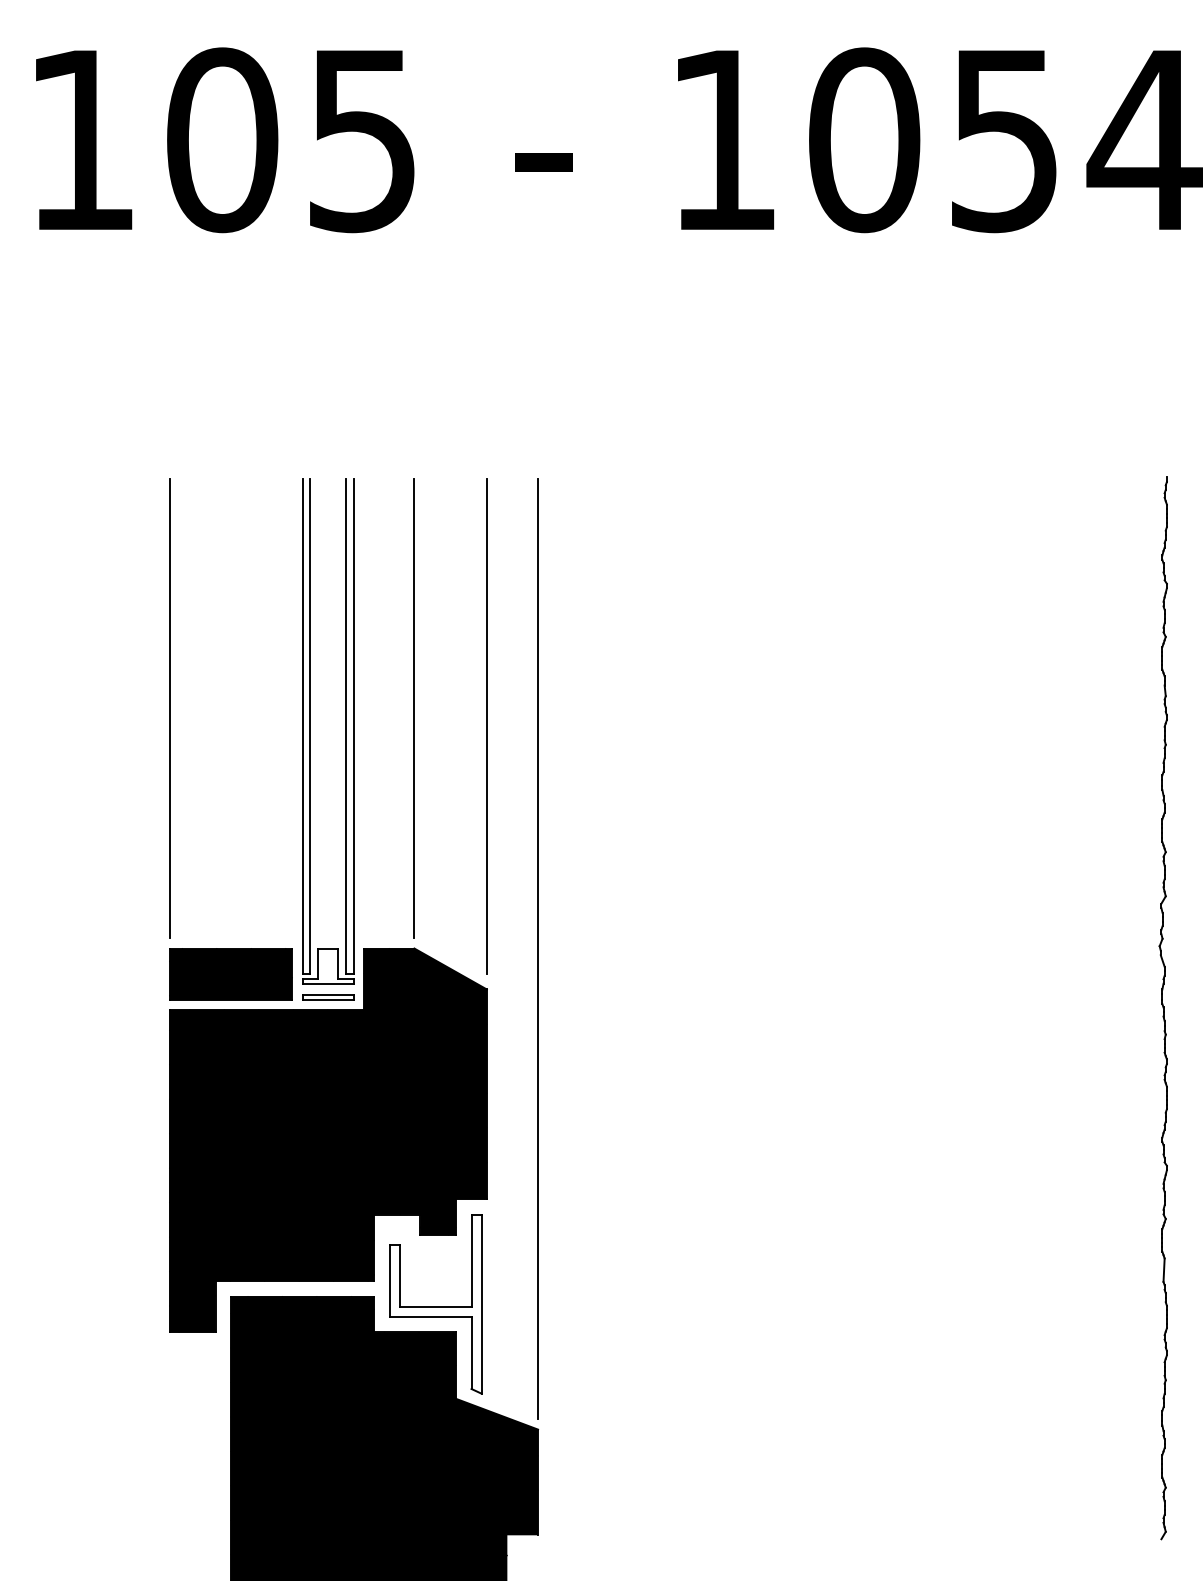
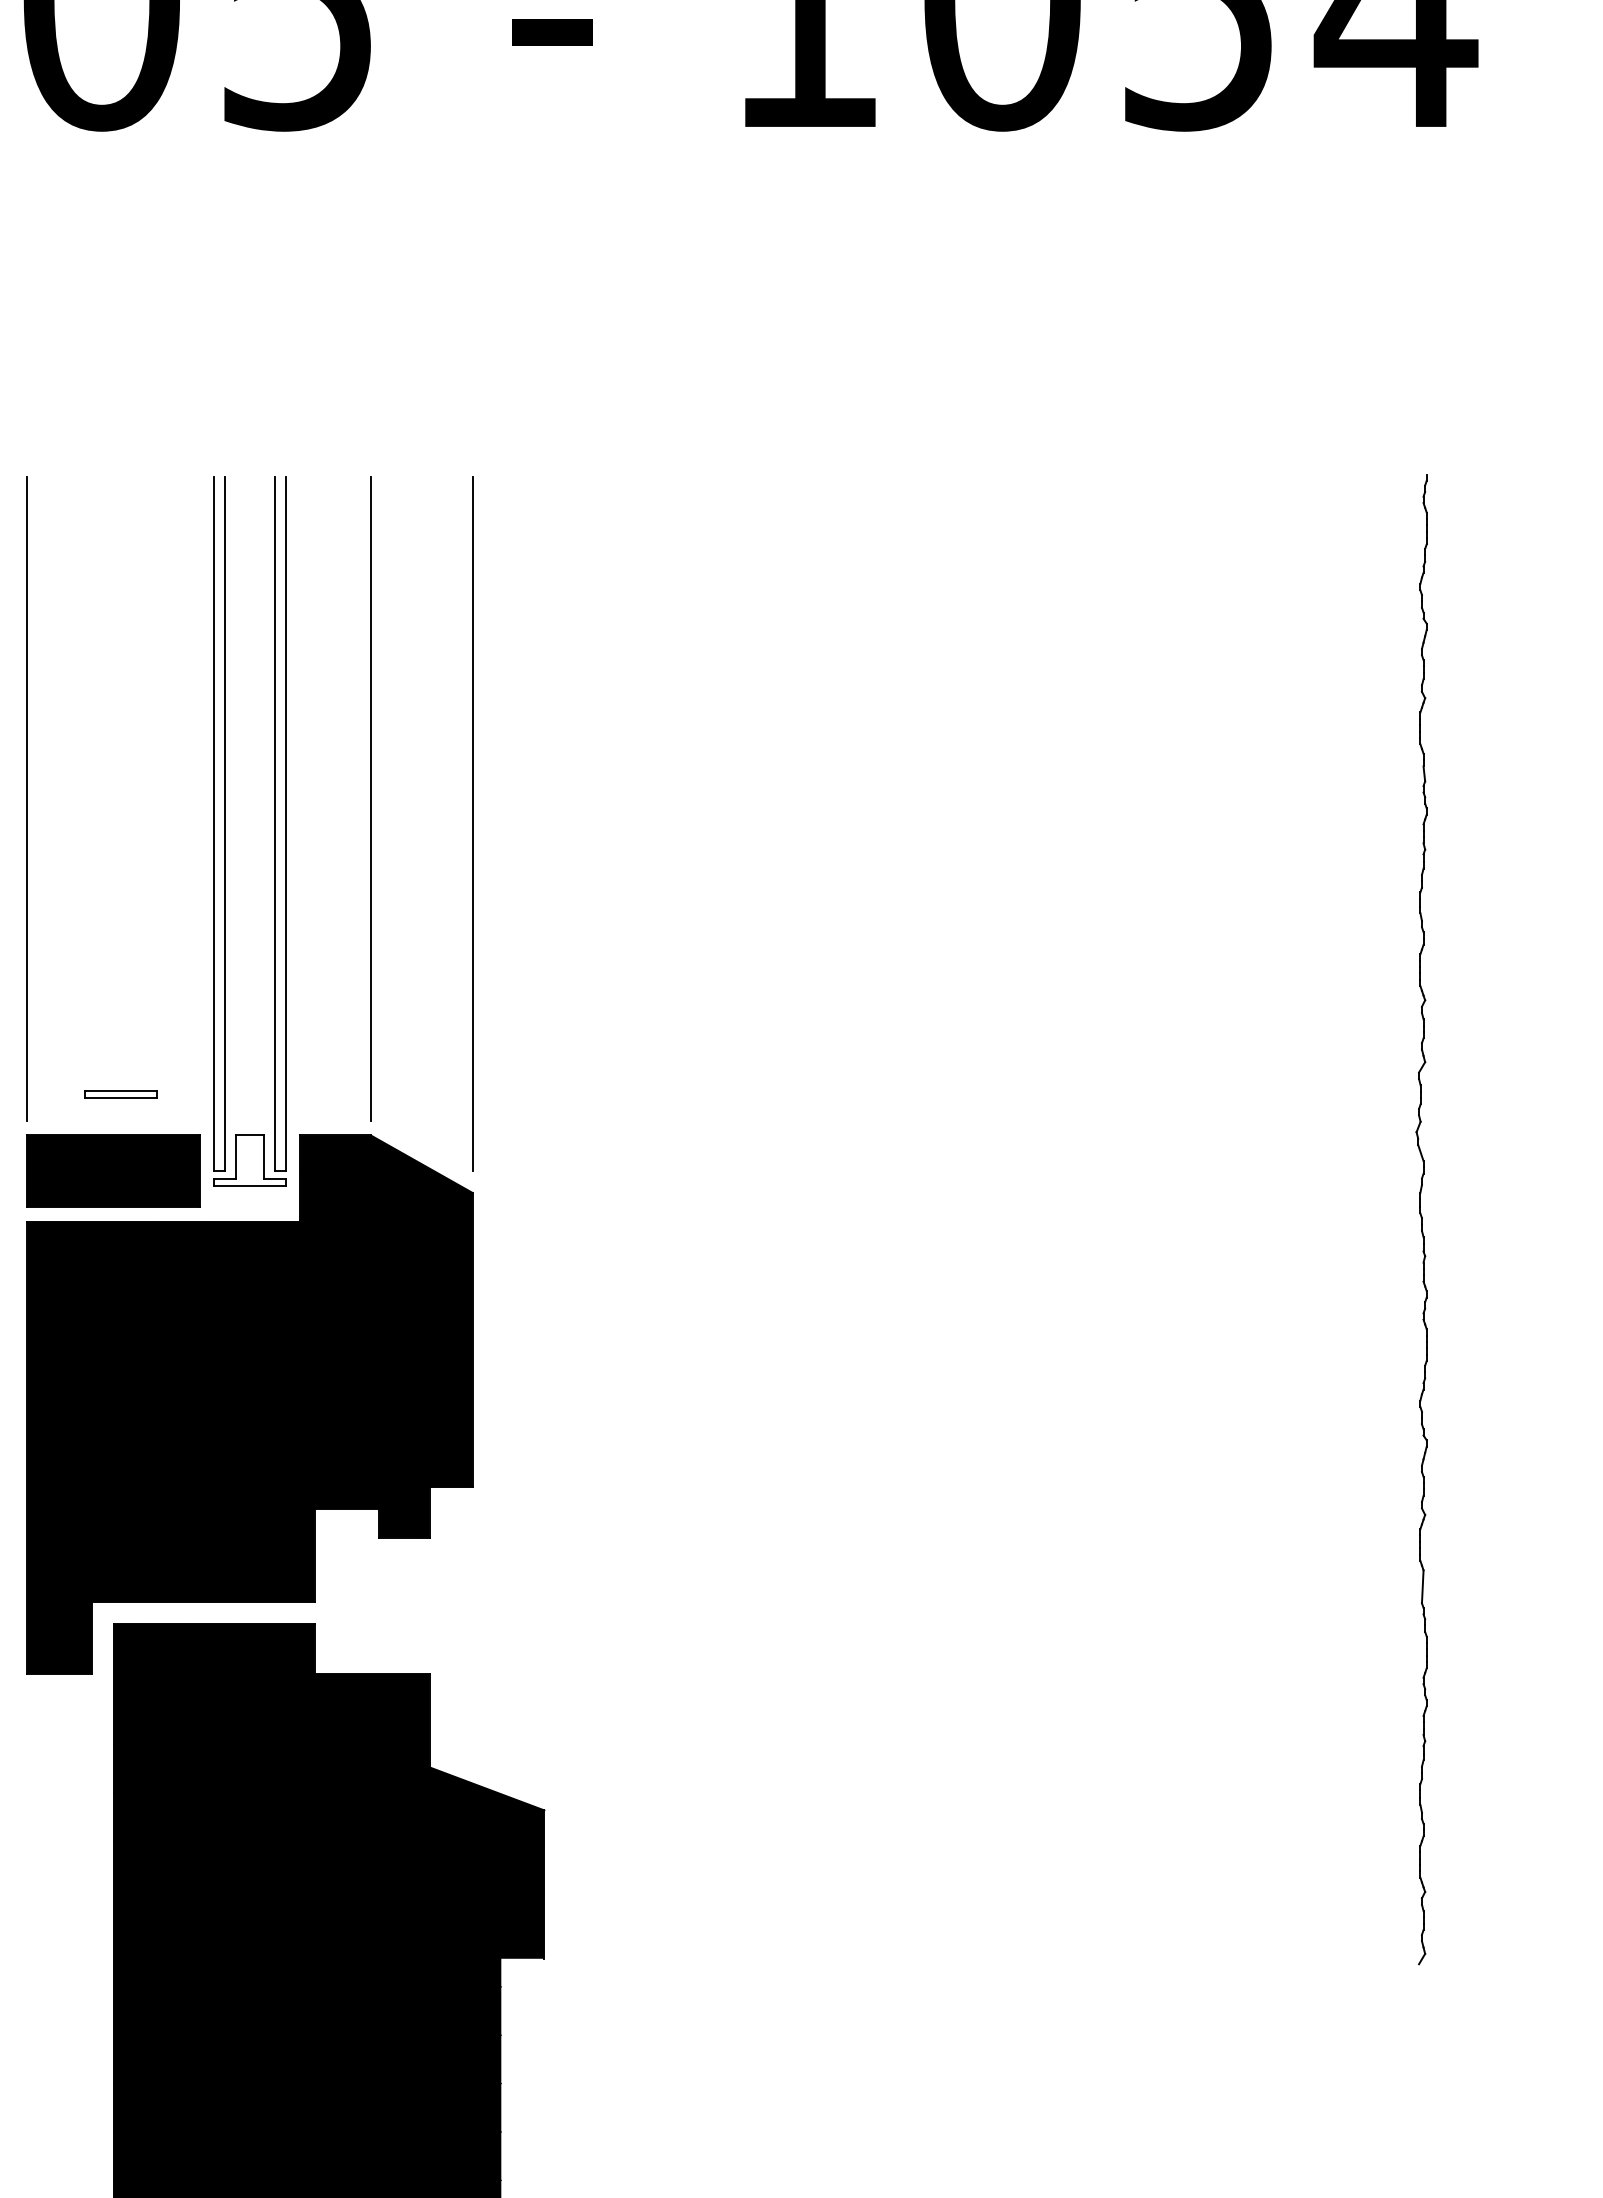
line: (538, 949) -> (544, 1136), removed
part: (328, 997) -> (121, 1094), moved
part: (435, 1304) -> (400, 1634), removed

